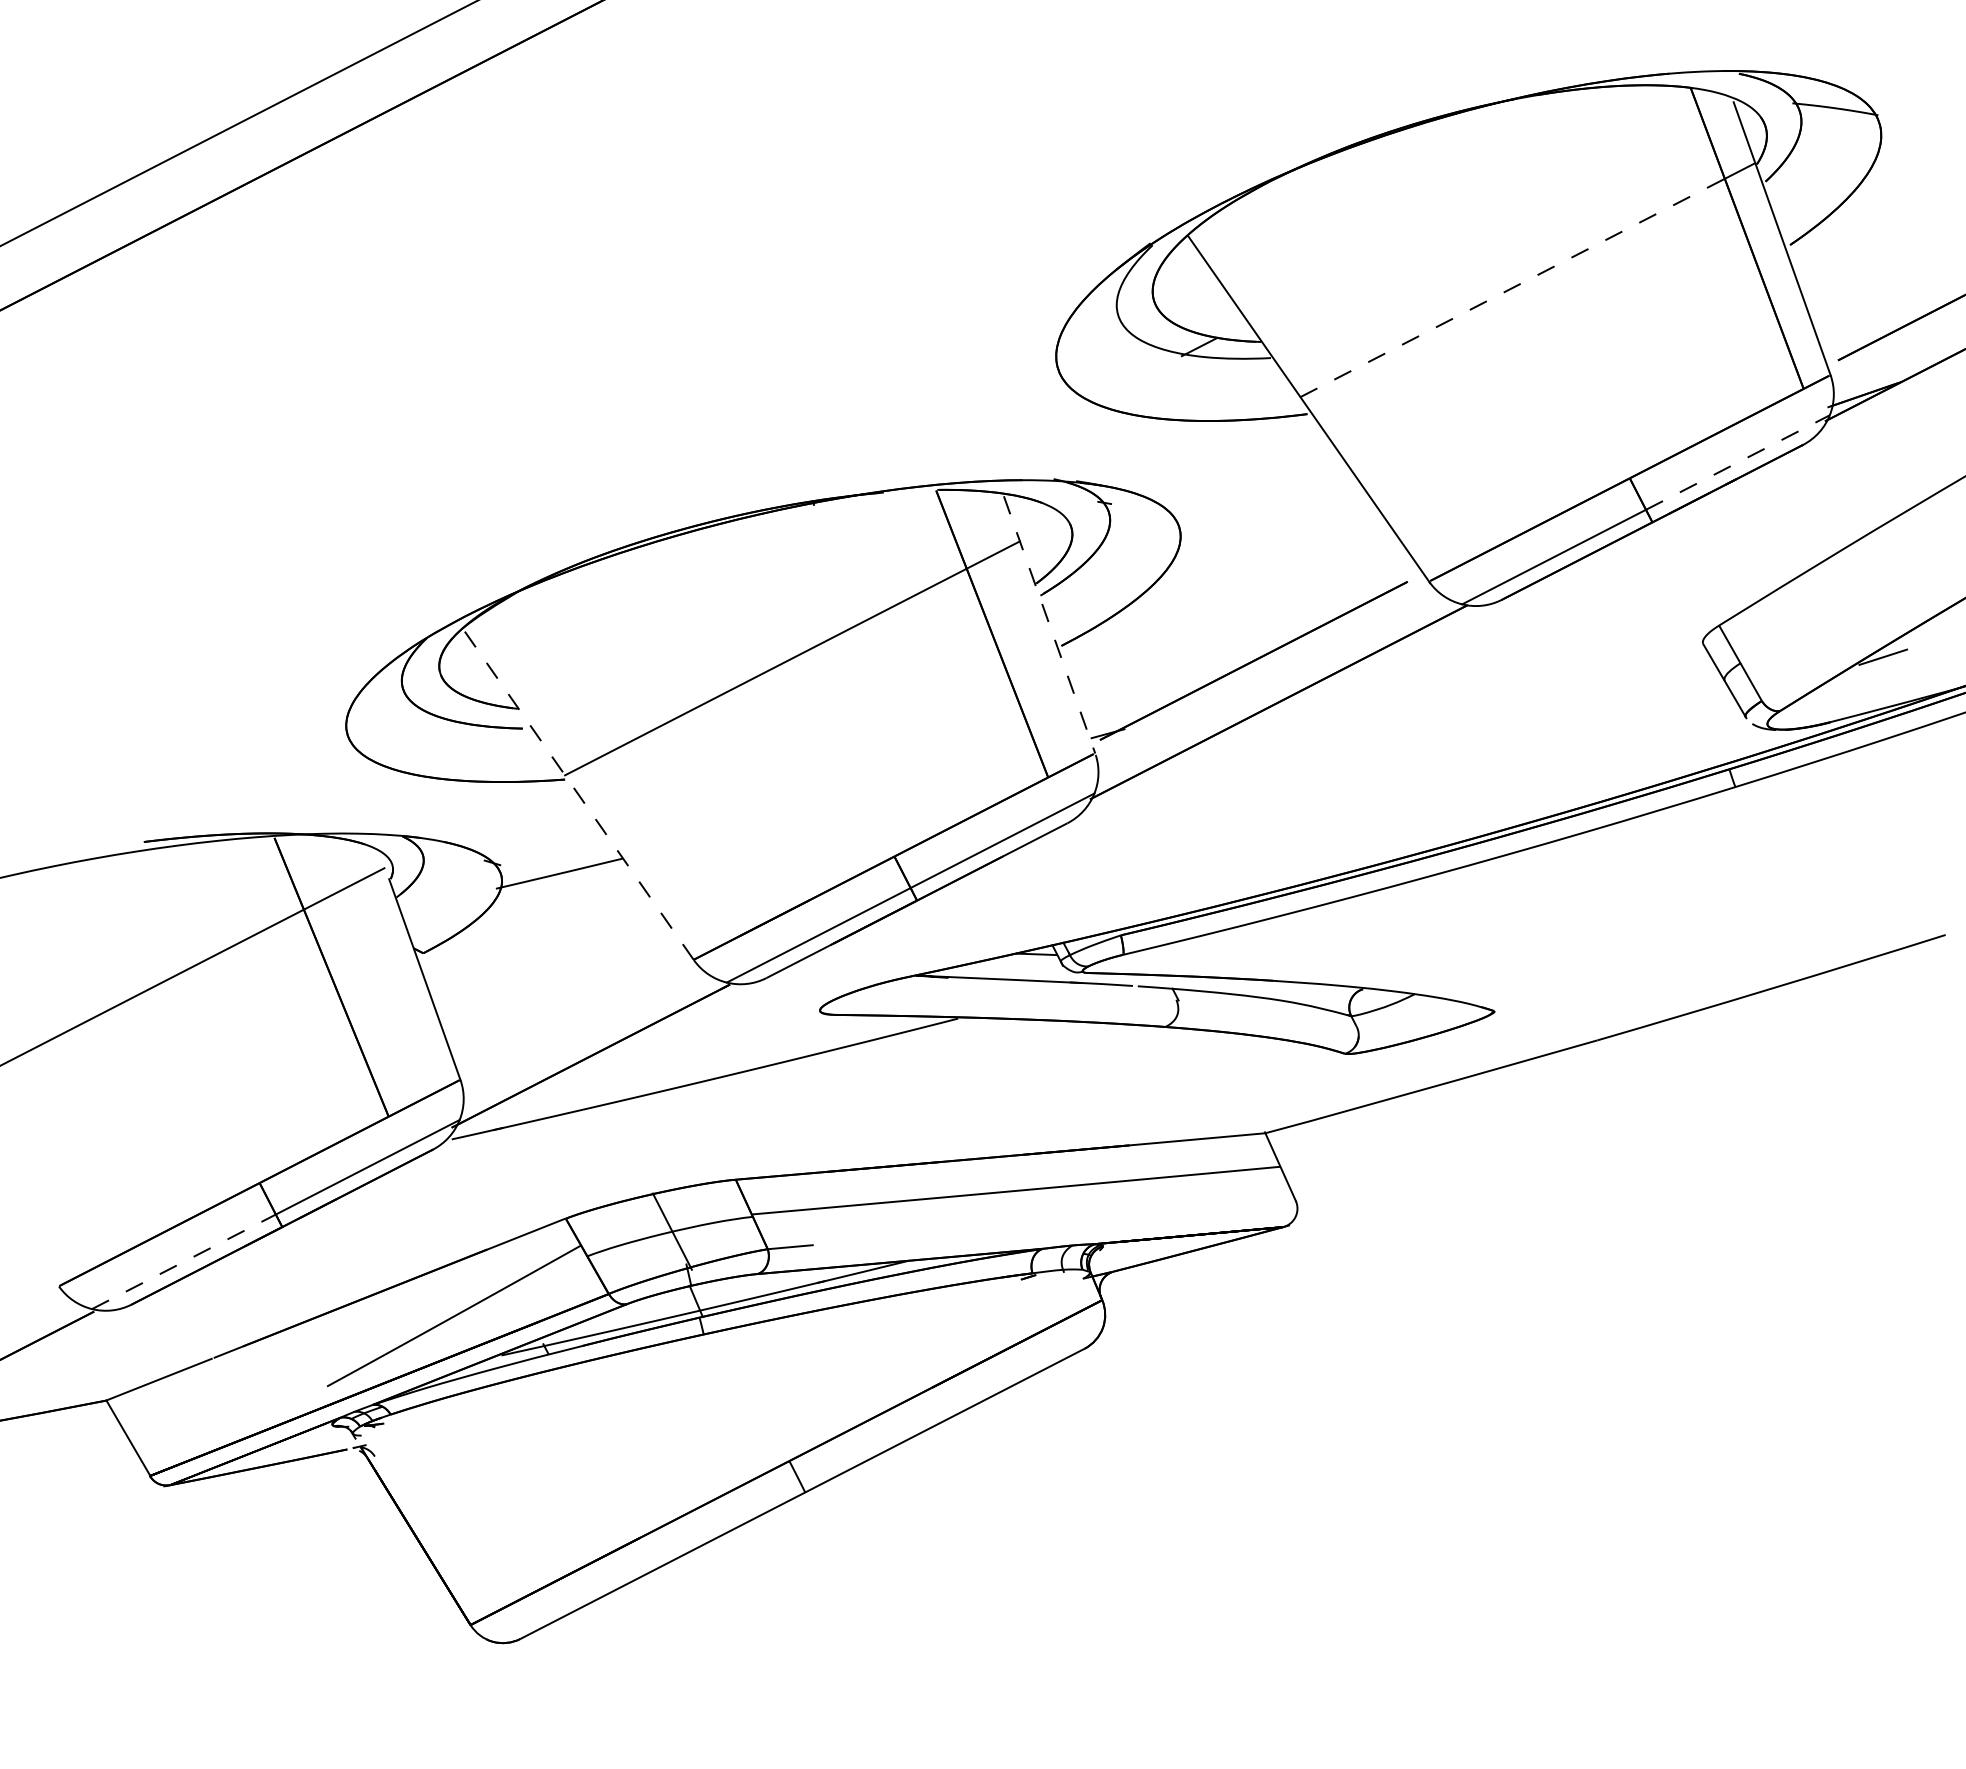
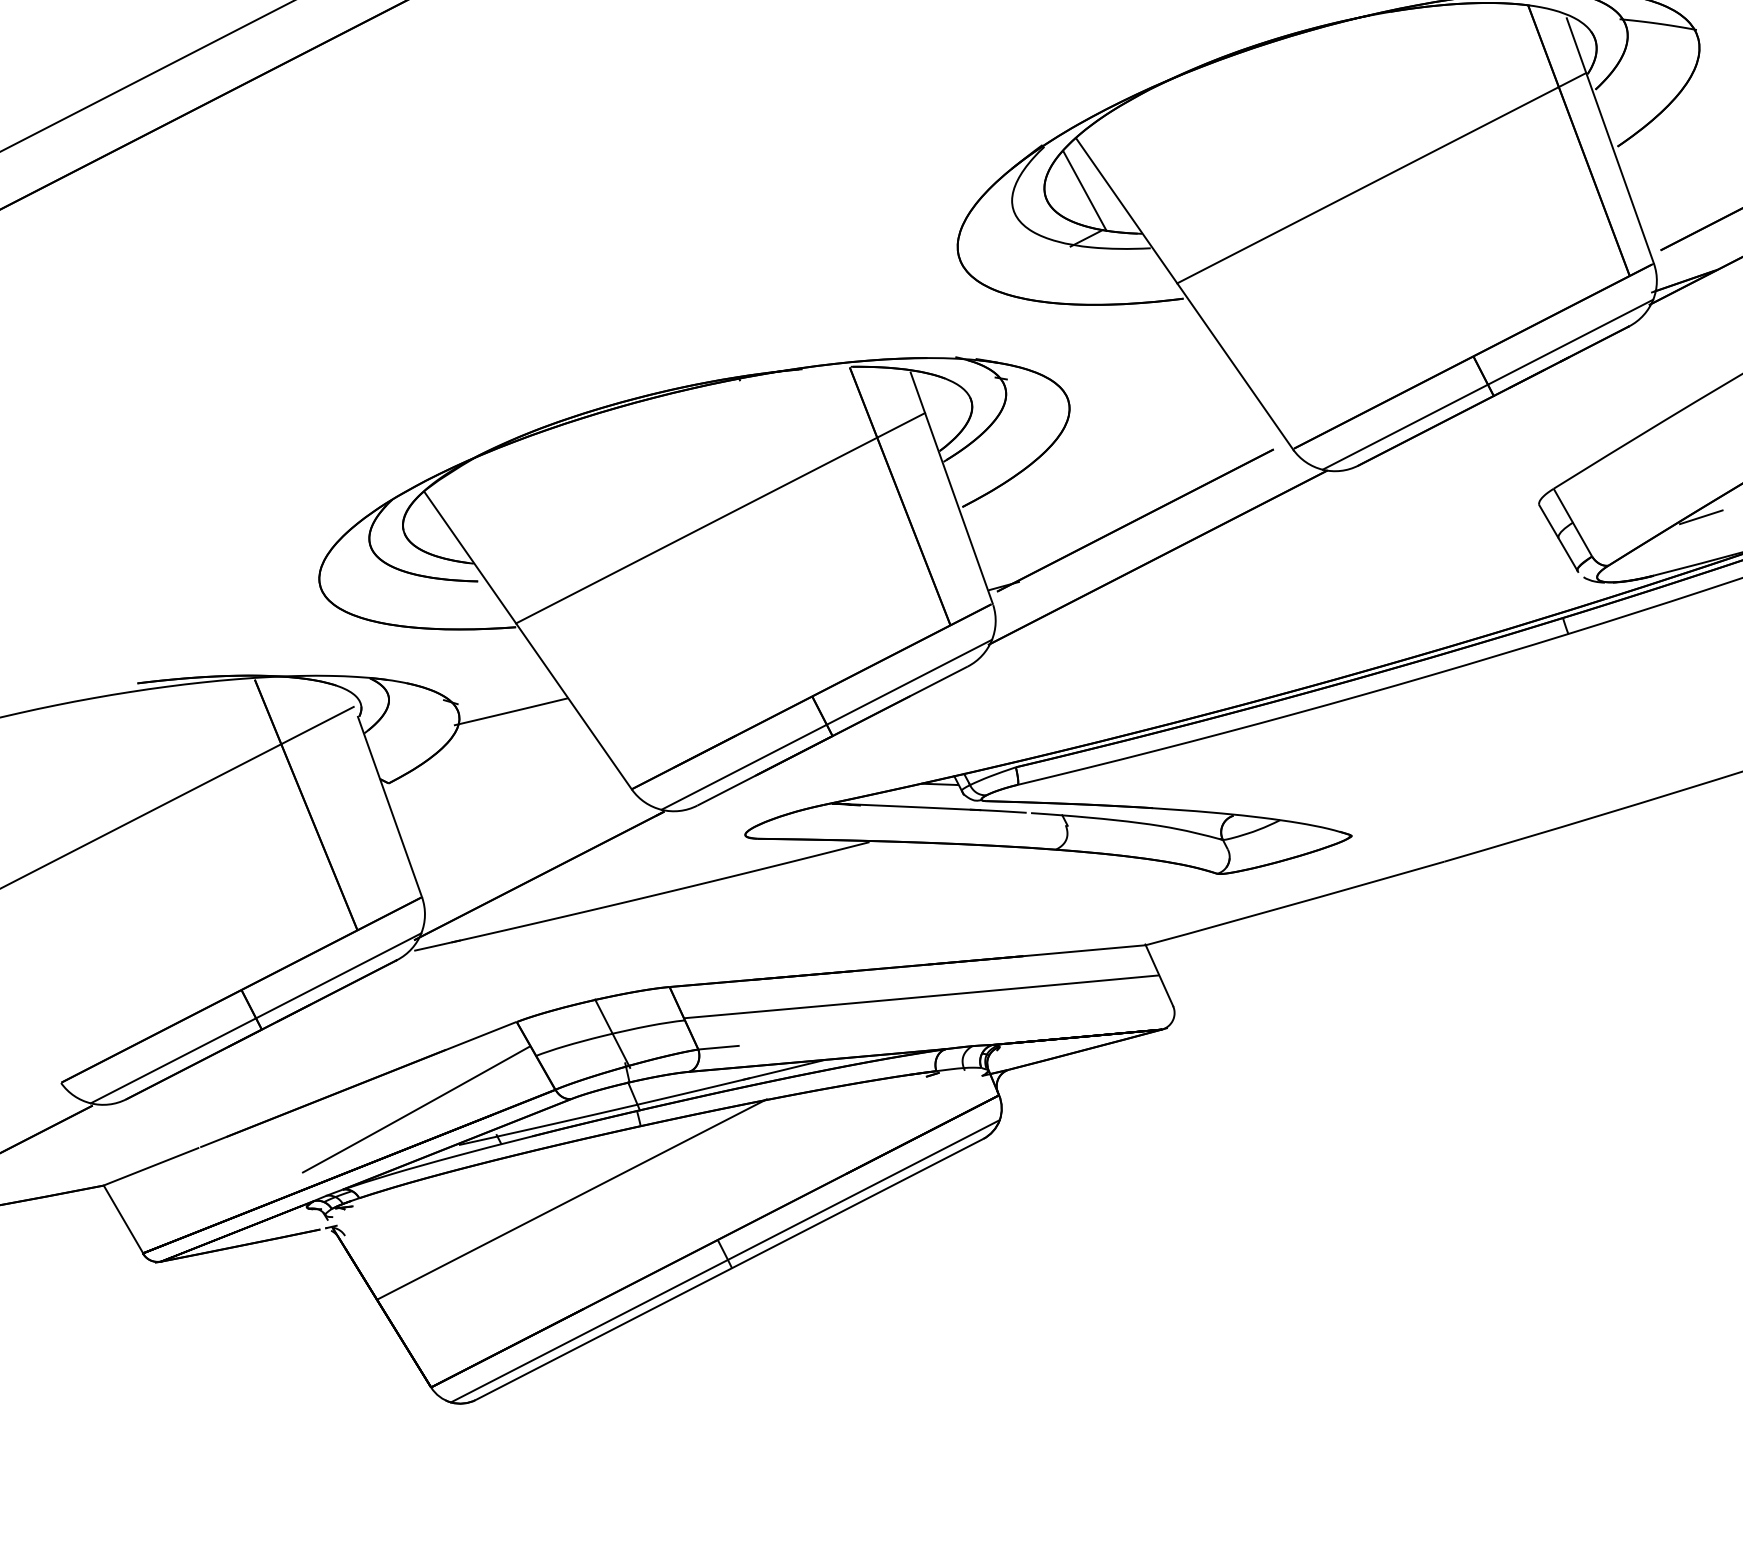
line: (1512, 287) -> (1367, 184), dashed -> solid
line: (1197, 294) -> (1084, 191), added
line: (1738, 462) -> (1571, 342), dashed -> solid
line: (1049, 624) -> (951, 487), dashed -> solid
line: (578, 794) -> (528, 640), dashed -> solid
line: (184, 1261) -> (173, 1060), dashed -> solid
line: (626, 1415) -> (571, 1199), added
line: (797, 1484) -> (725, 1261), added

